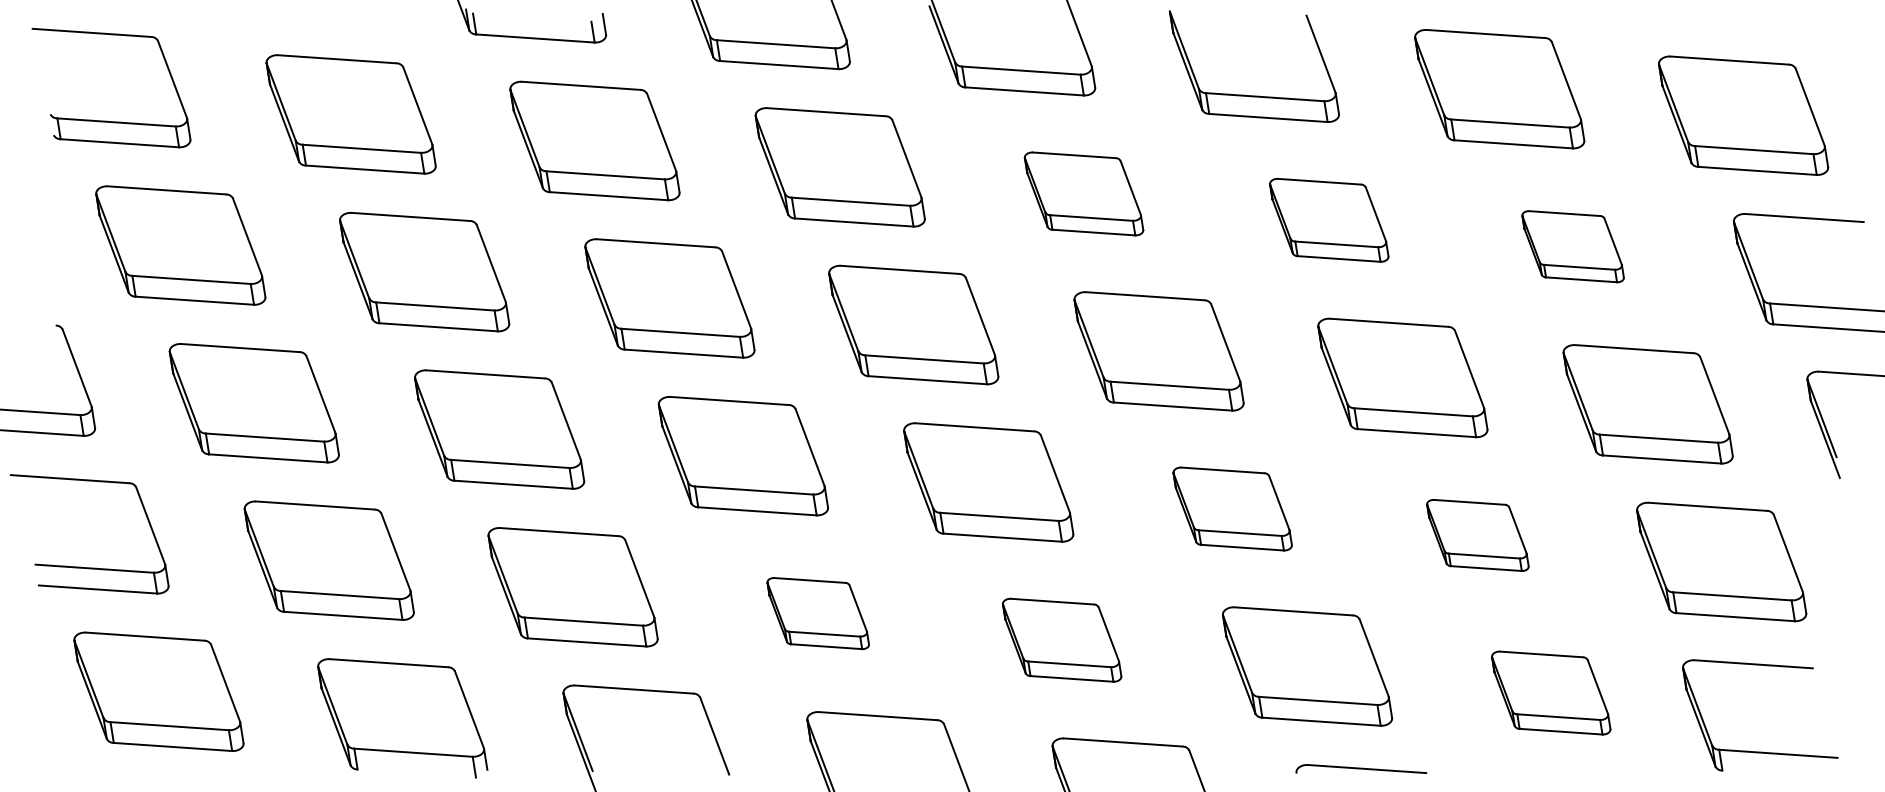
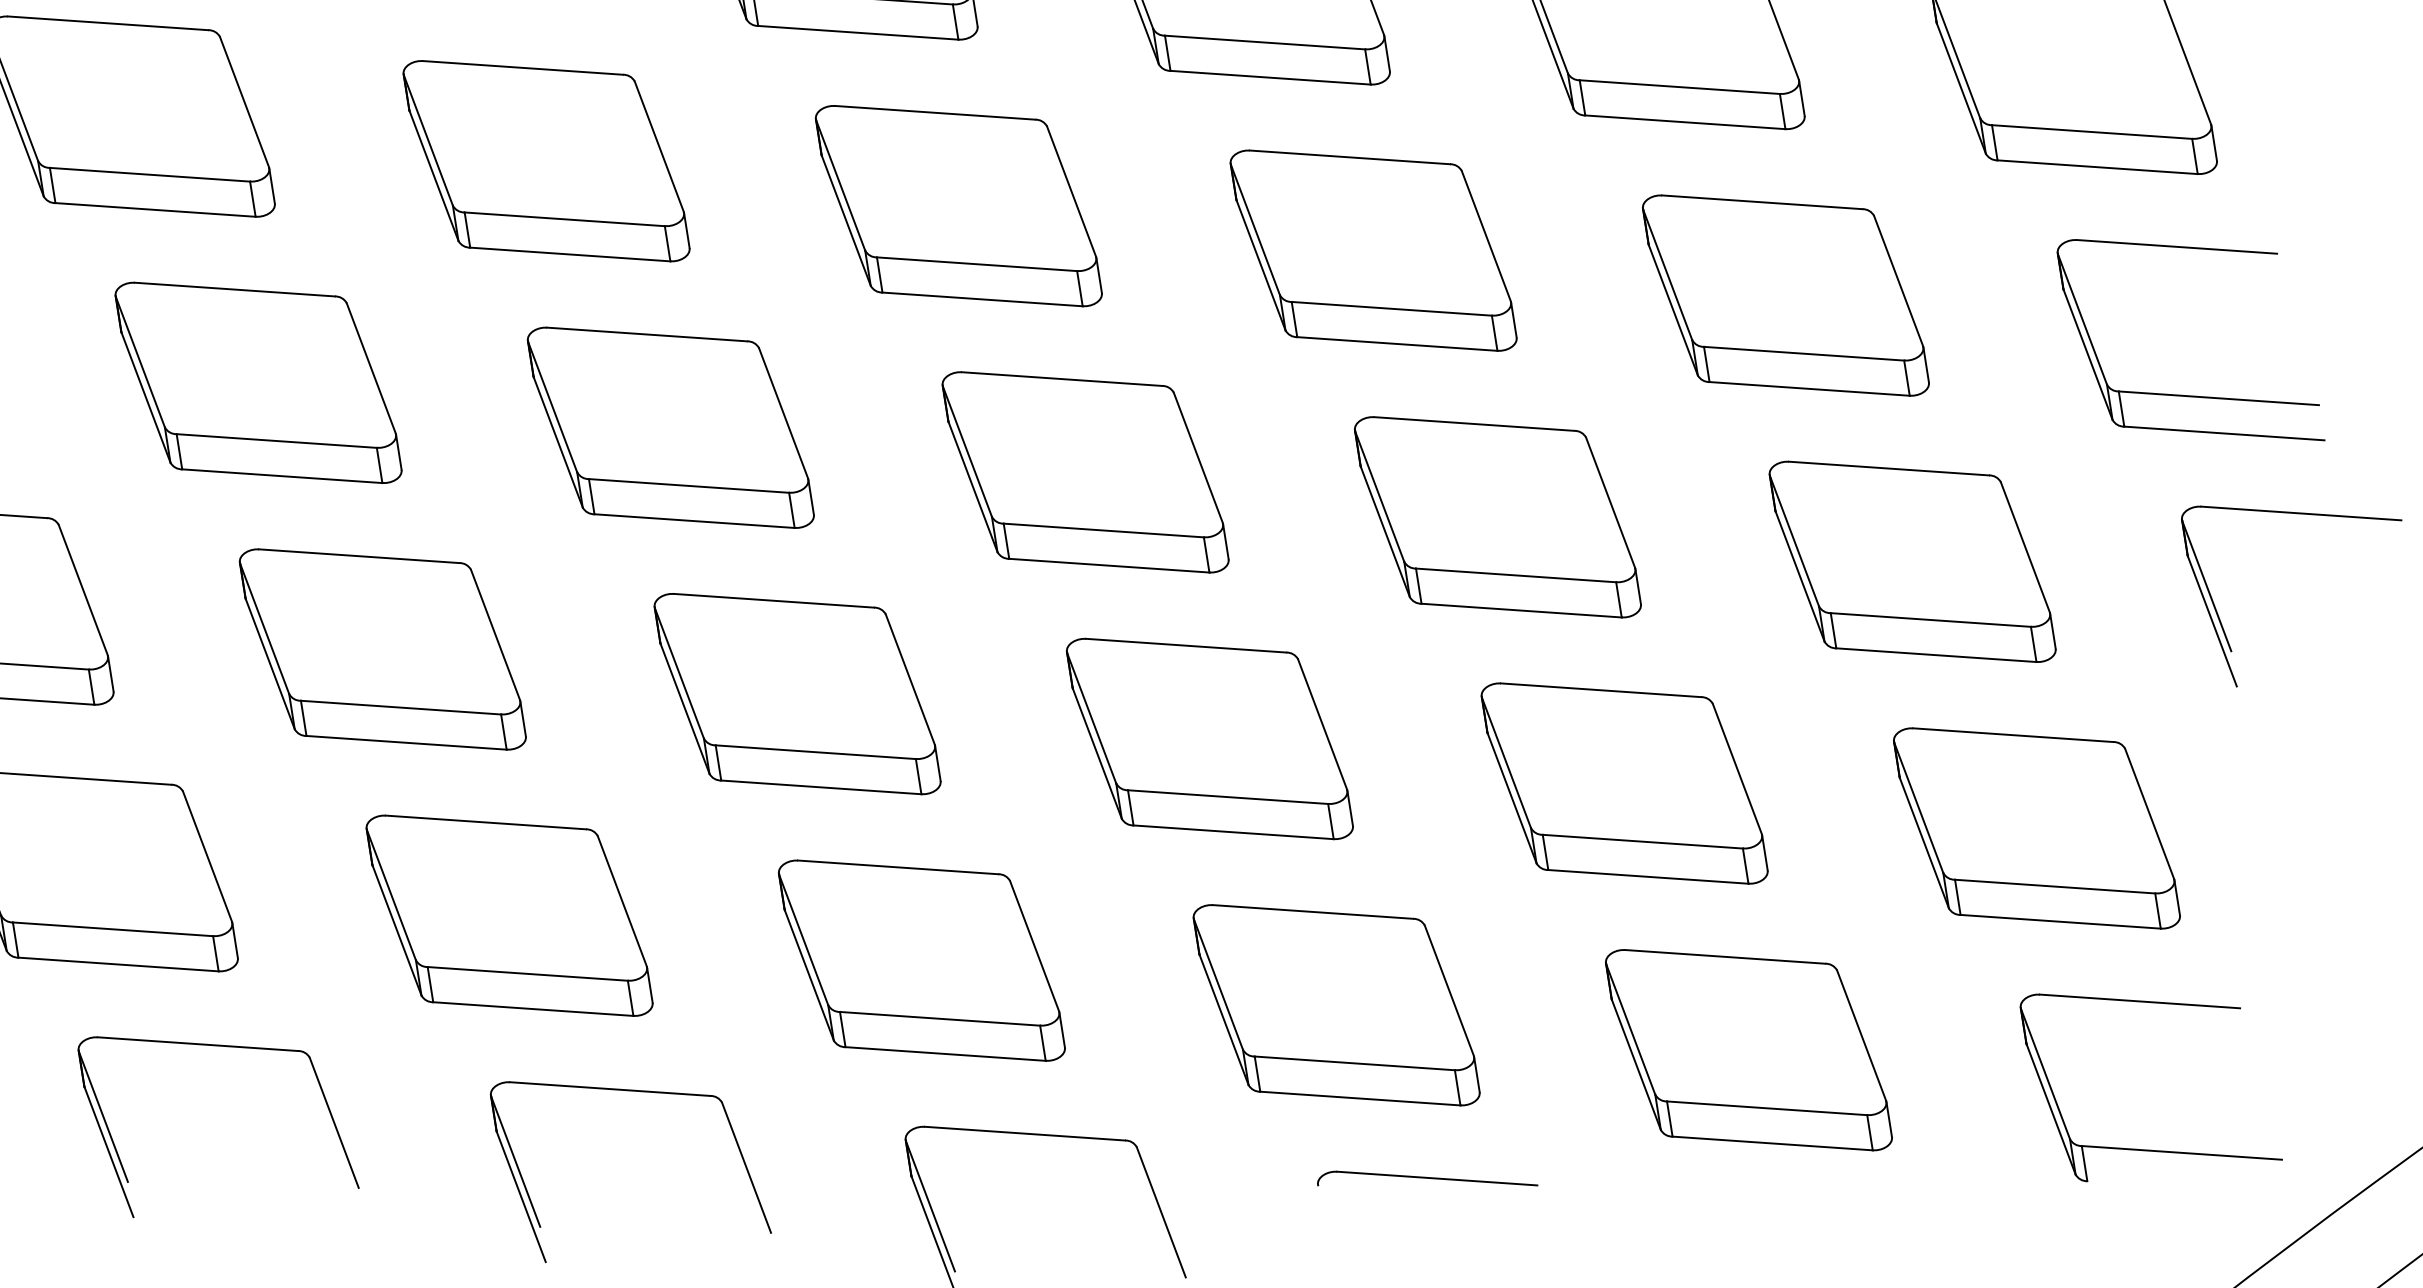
part: (1083, 193) -> (957, 205), size x1.43
part: (1328, 220) -> (1372, 251), size x1.43
part: (1572, 246) -> (1784, 295), size x1.67
part: (1232, 508) -> (1209, 738), size x1.43
part: (1477, 535) -> (1624, 783), size x1.67
part: (817, 613) -> (508, 915), size x1.67
part: (1061, 640) -> (920, 961), size x1.43
part: (1550, 692) -> (1747, 1049), size x1.43
part: (1760, 751) -> (2151, 1148), moved

